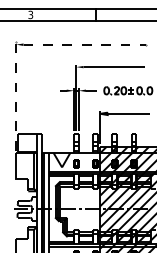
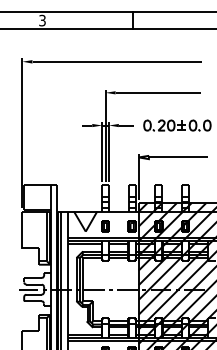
line: (85, 44) -> (118, 61), dashed -> solid
line: (16, 95) -> (22, 132), dashed -> solid

